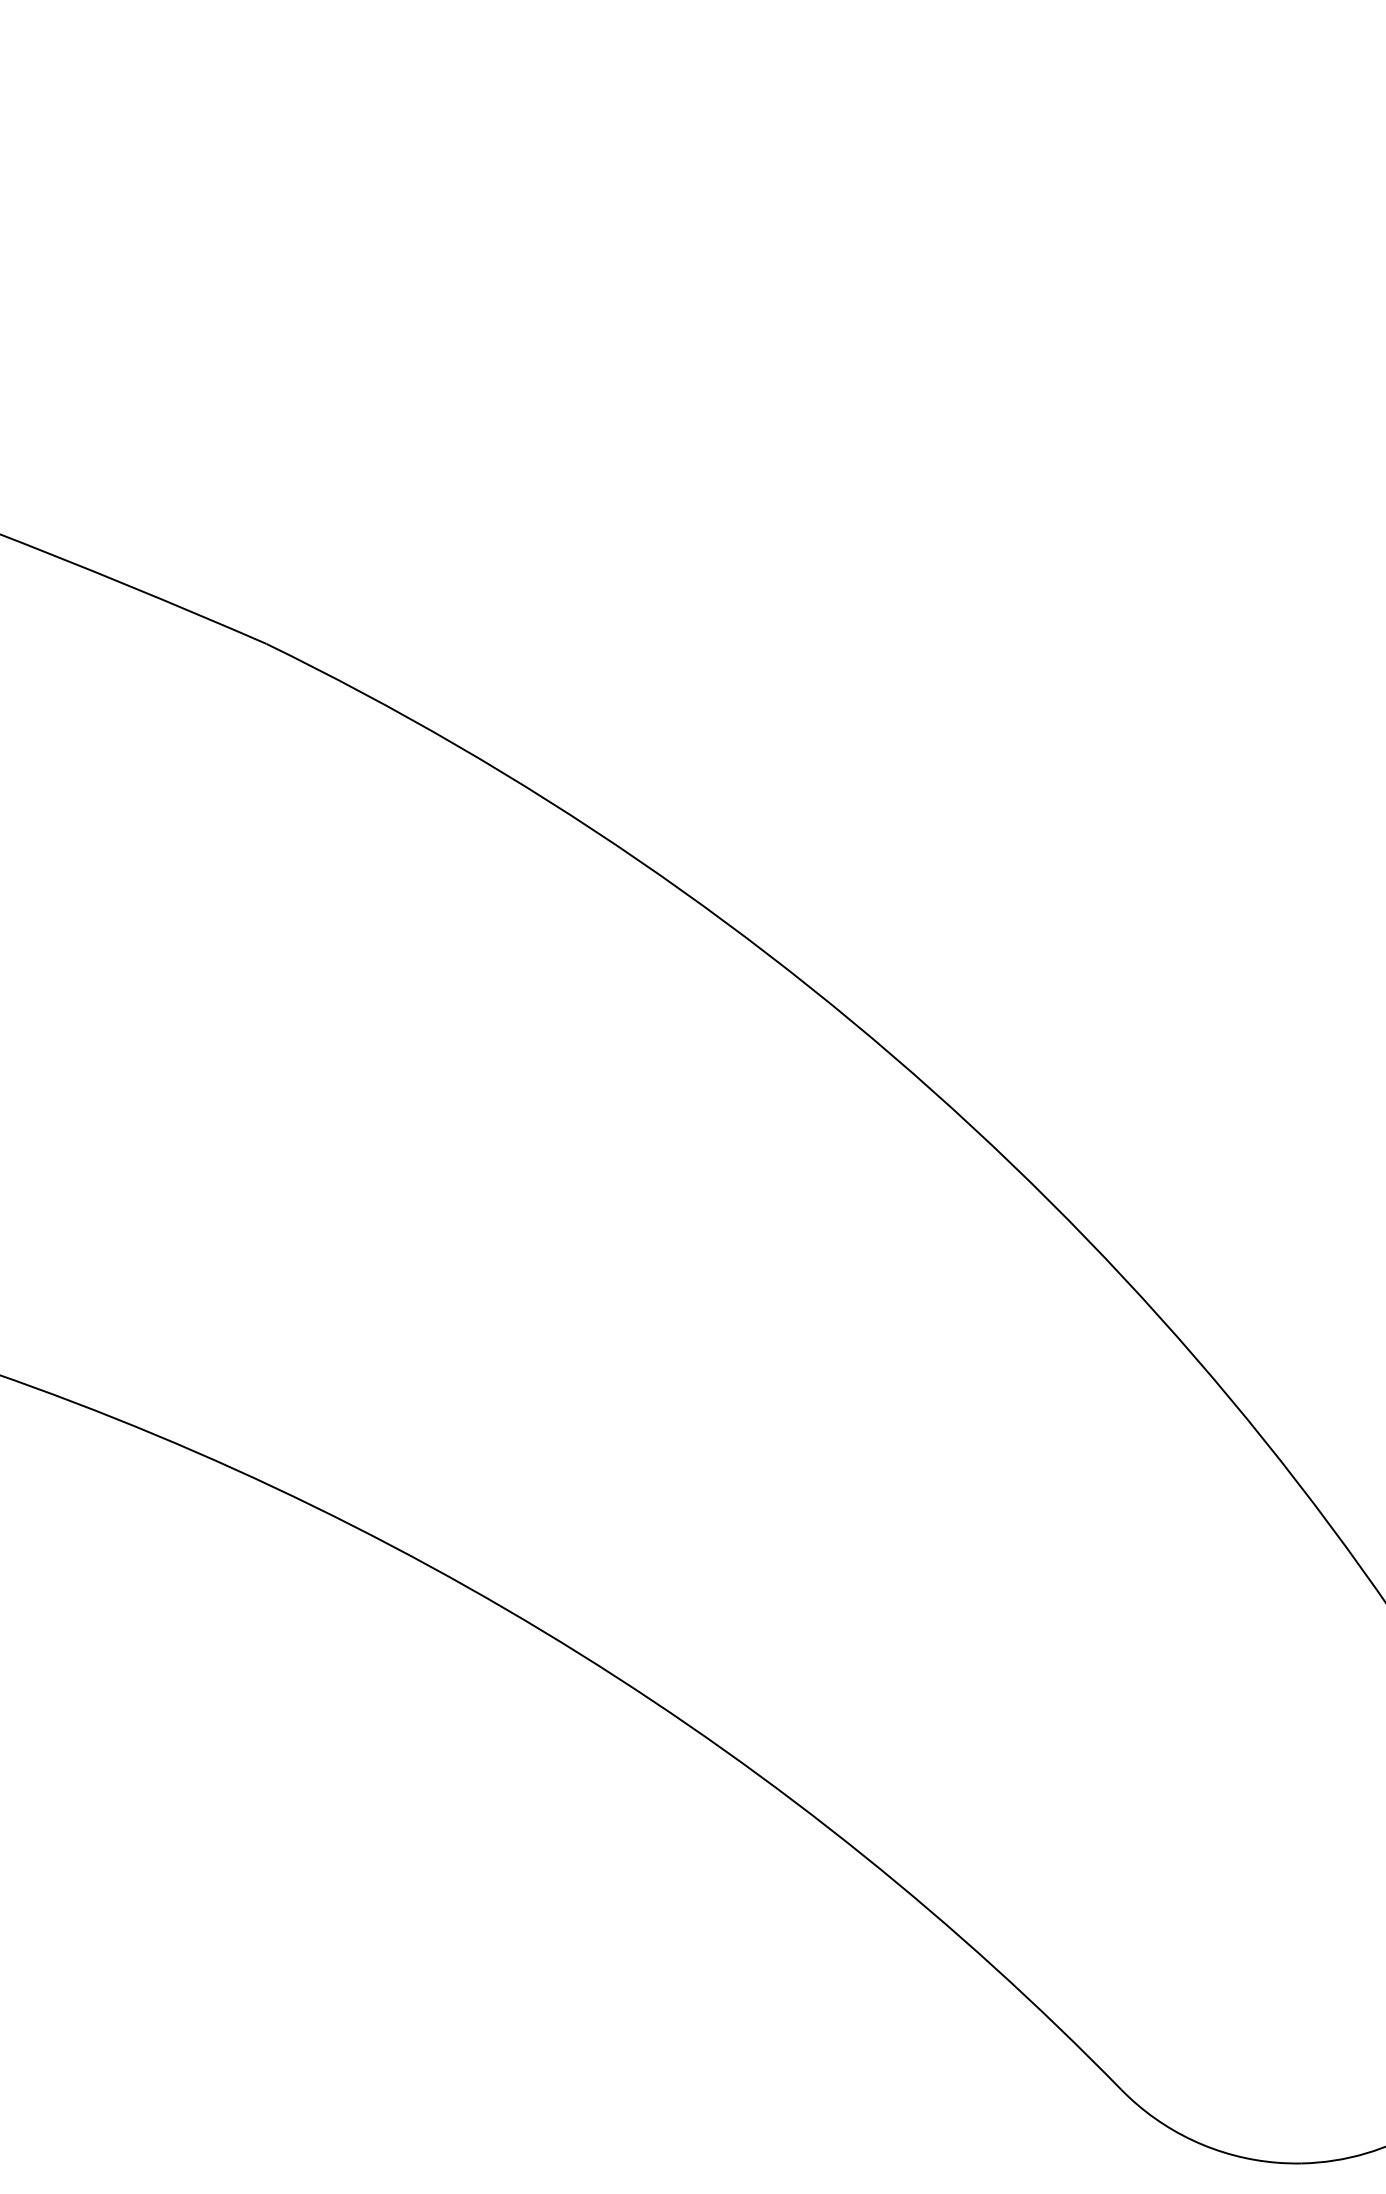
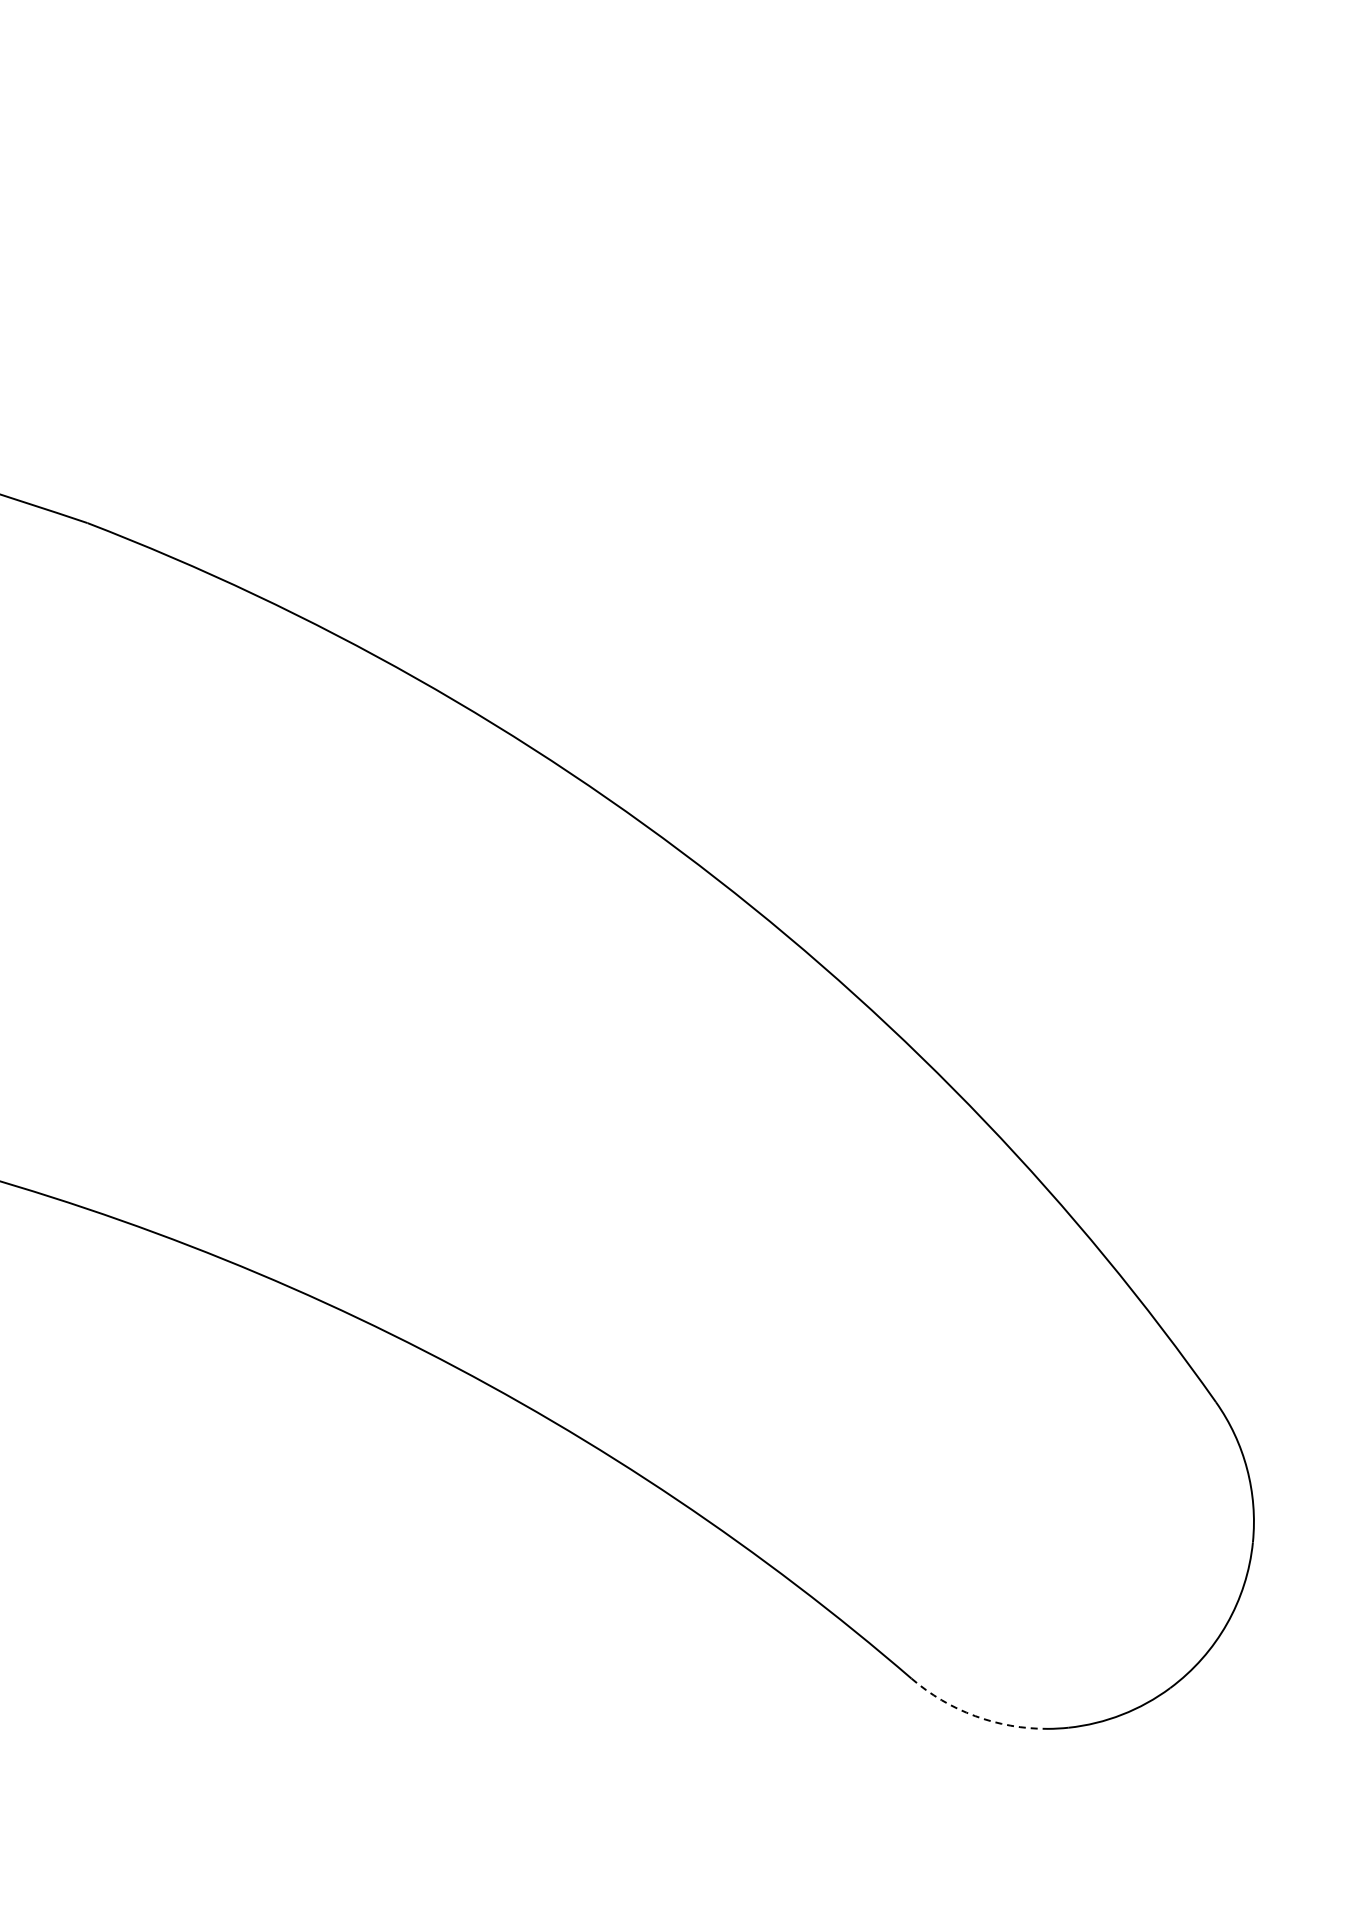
arc: (1192, 2140) -> (975, 1716), solid -> dashed

